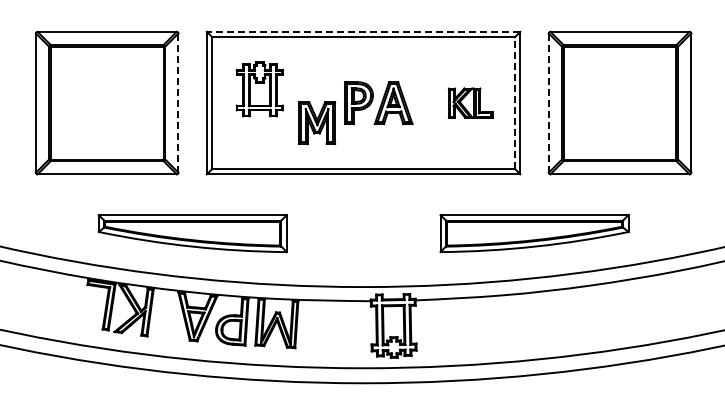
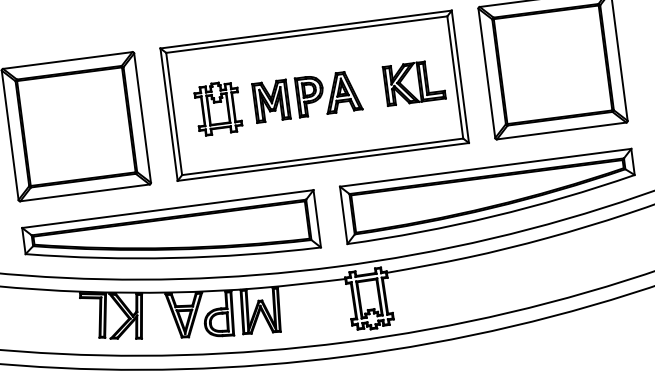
line: (363, 31) -> (305, 29), dashed -> solid
part: (259, 89) -> (217, 108), moved
line: (178, 103) -> (142, 118), dashed -> solid
part: (470, 103) -> (414, 83), size x1.43
line: (514, 103) -> (455, 77), dashed -> solid
line: (548, 103) -> (486, 73), dashed -> solid
part: (317, 123) -> (271, 101), moved
part: (192, 233) -> (171, 237), size x1.67
part: (534, 233) -> (489, 196), size x1.67

